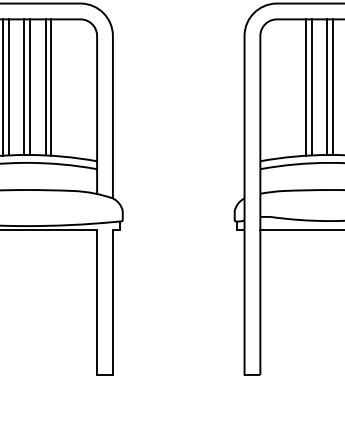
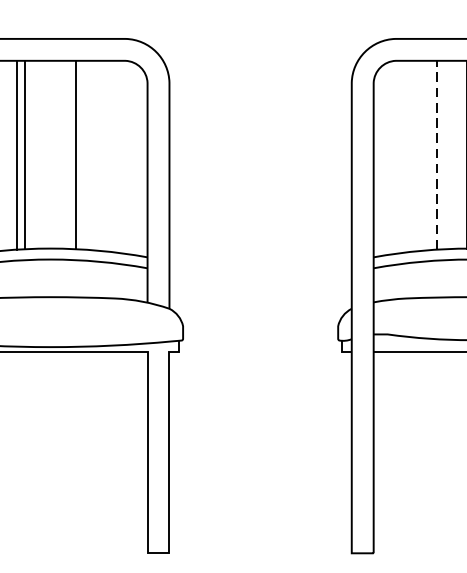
line: (24, 86) -> (47, 153), removed
line: (30, 86) -> (55, 153), removed
line: (51, 87) -> (84, 155), removed
line: (306, 87) -> (437, 155), solid -> dashed
line: (311, 87) -> (444, 155), removed

